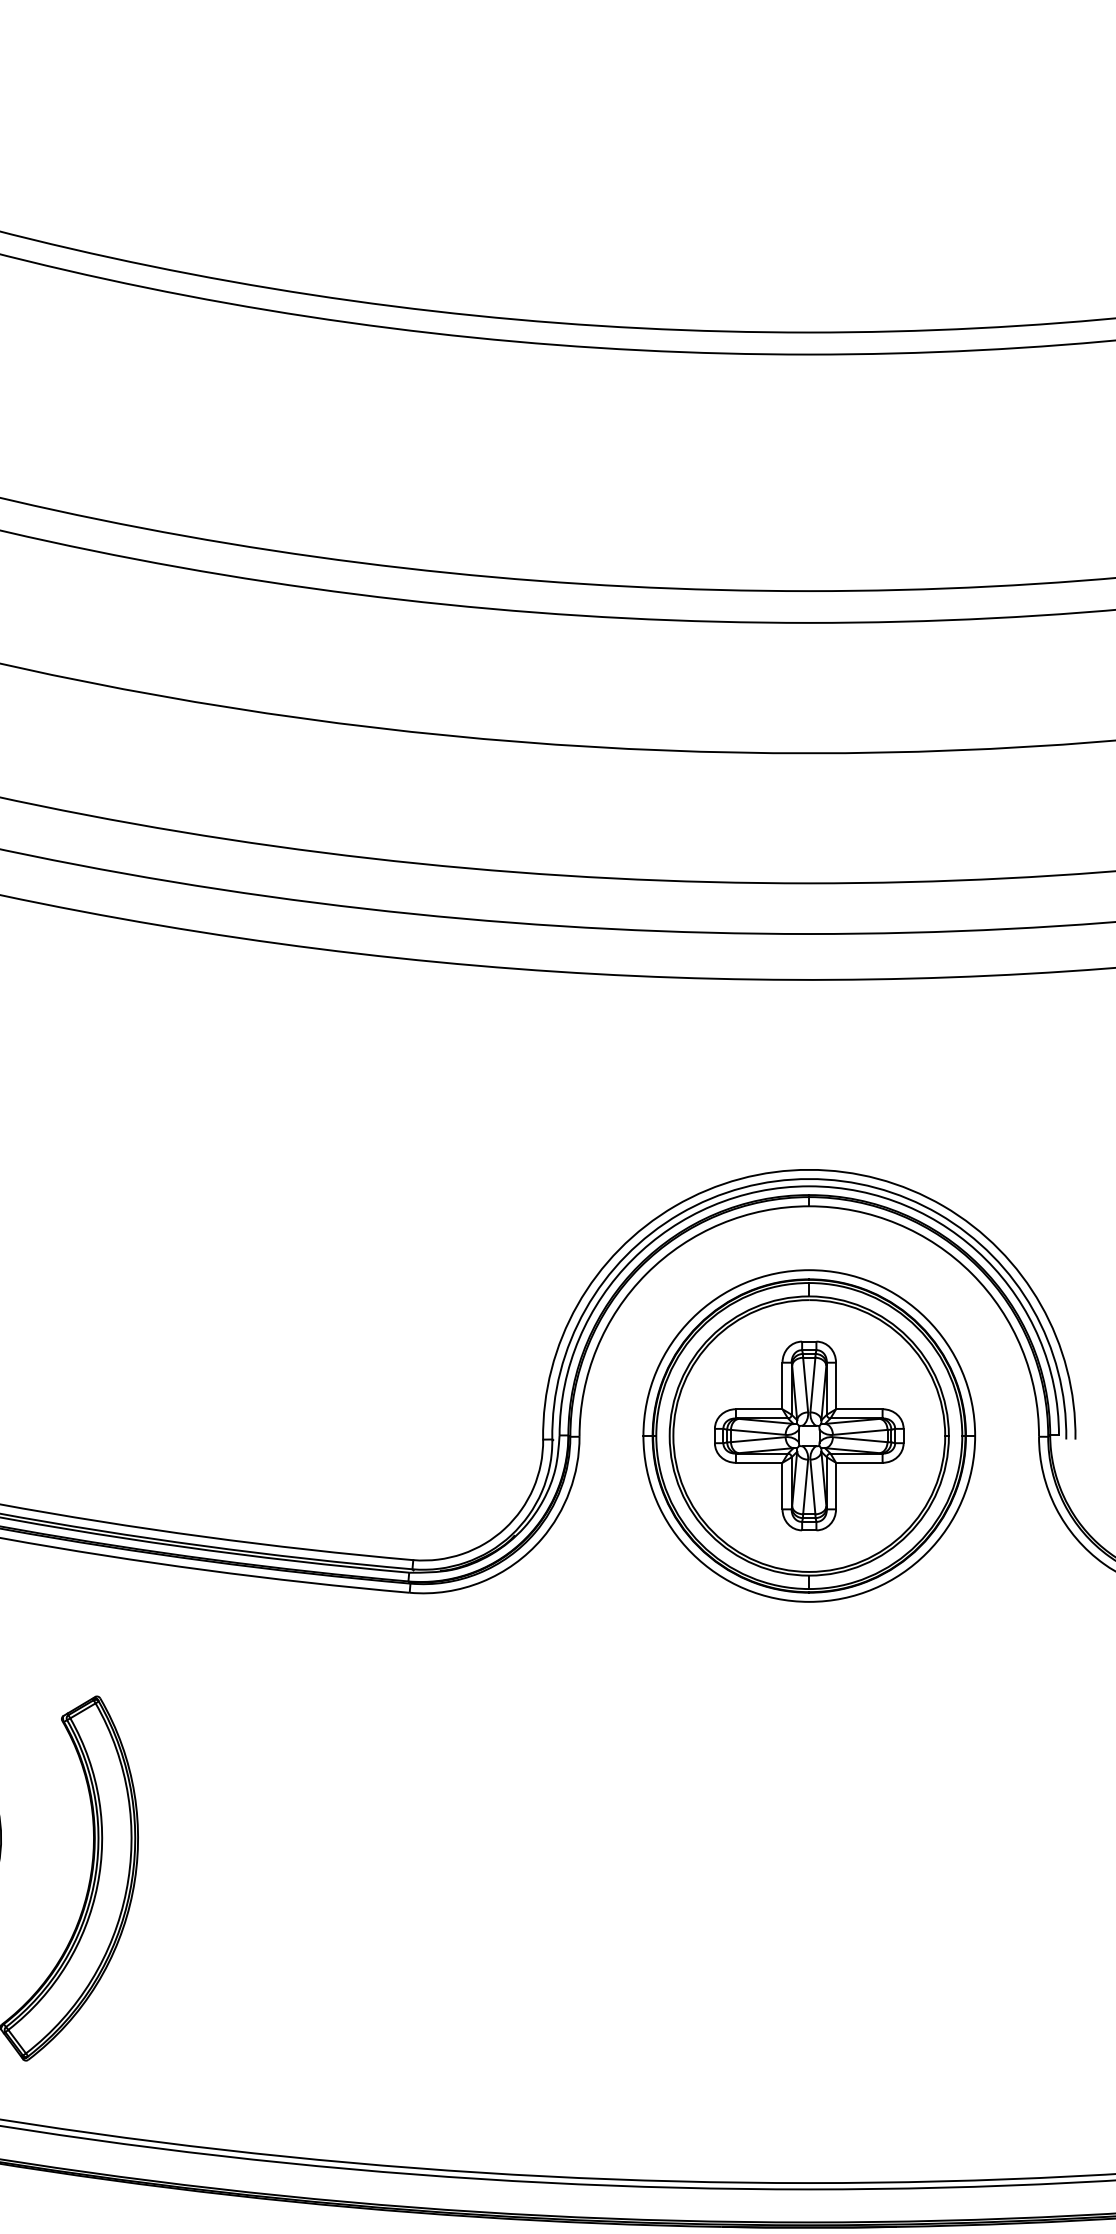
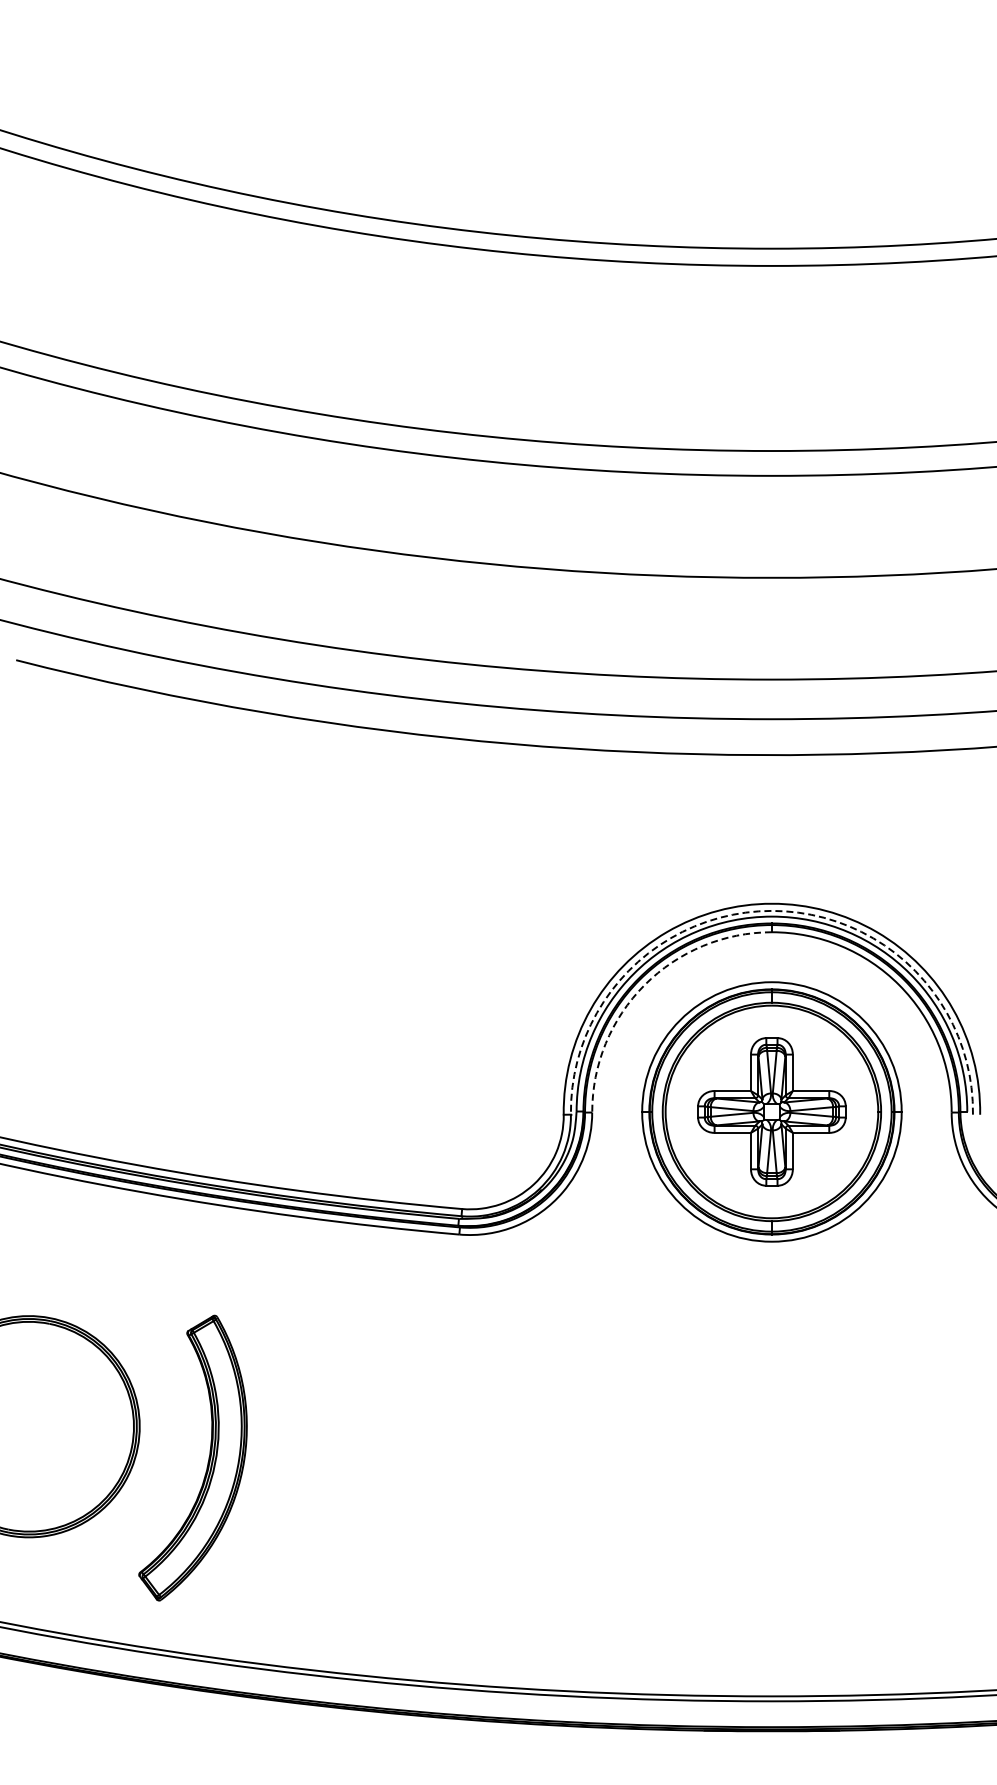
arc: (808, 1178) -> (771, 910), solid -> dashed
arc: (646, 1274) -> (644, 985), solid -> dashed

